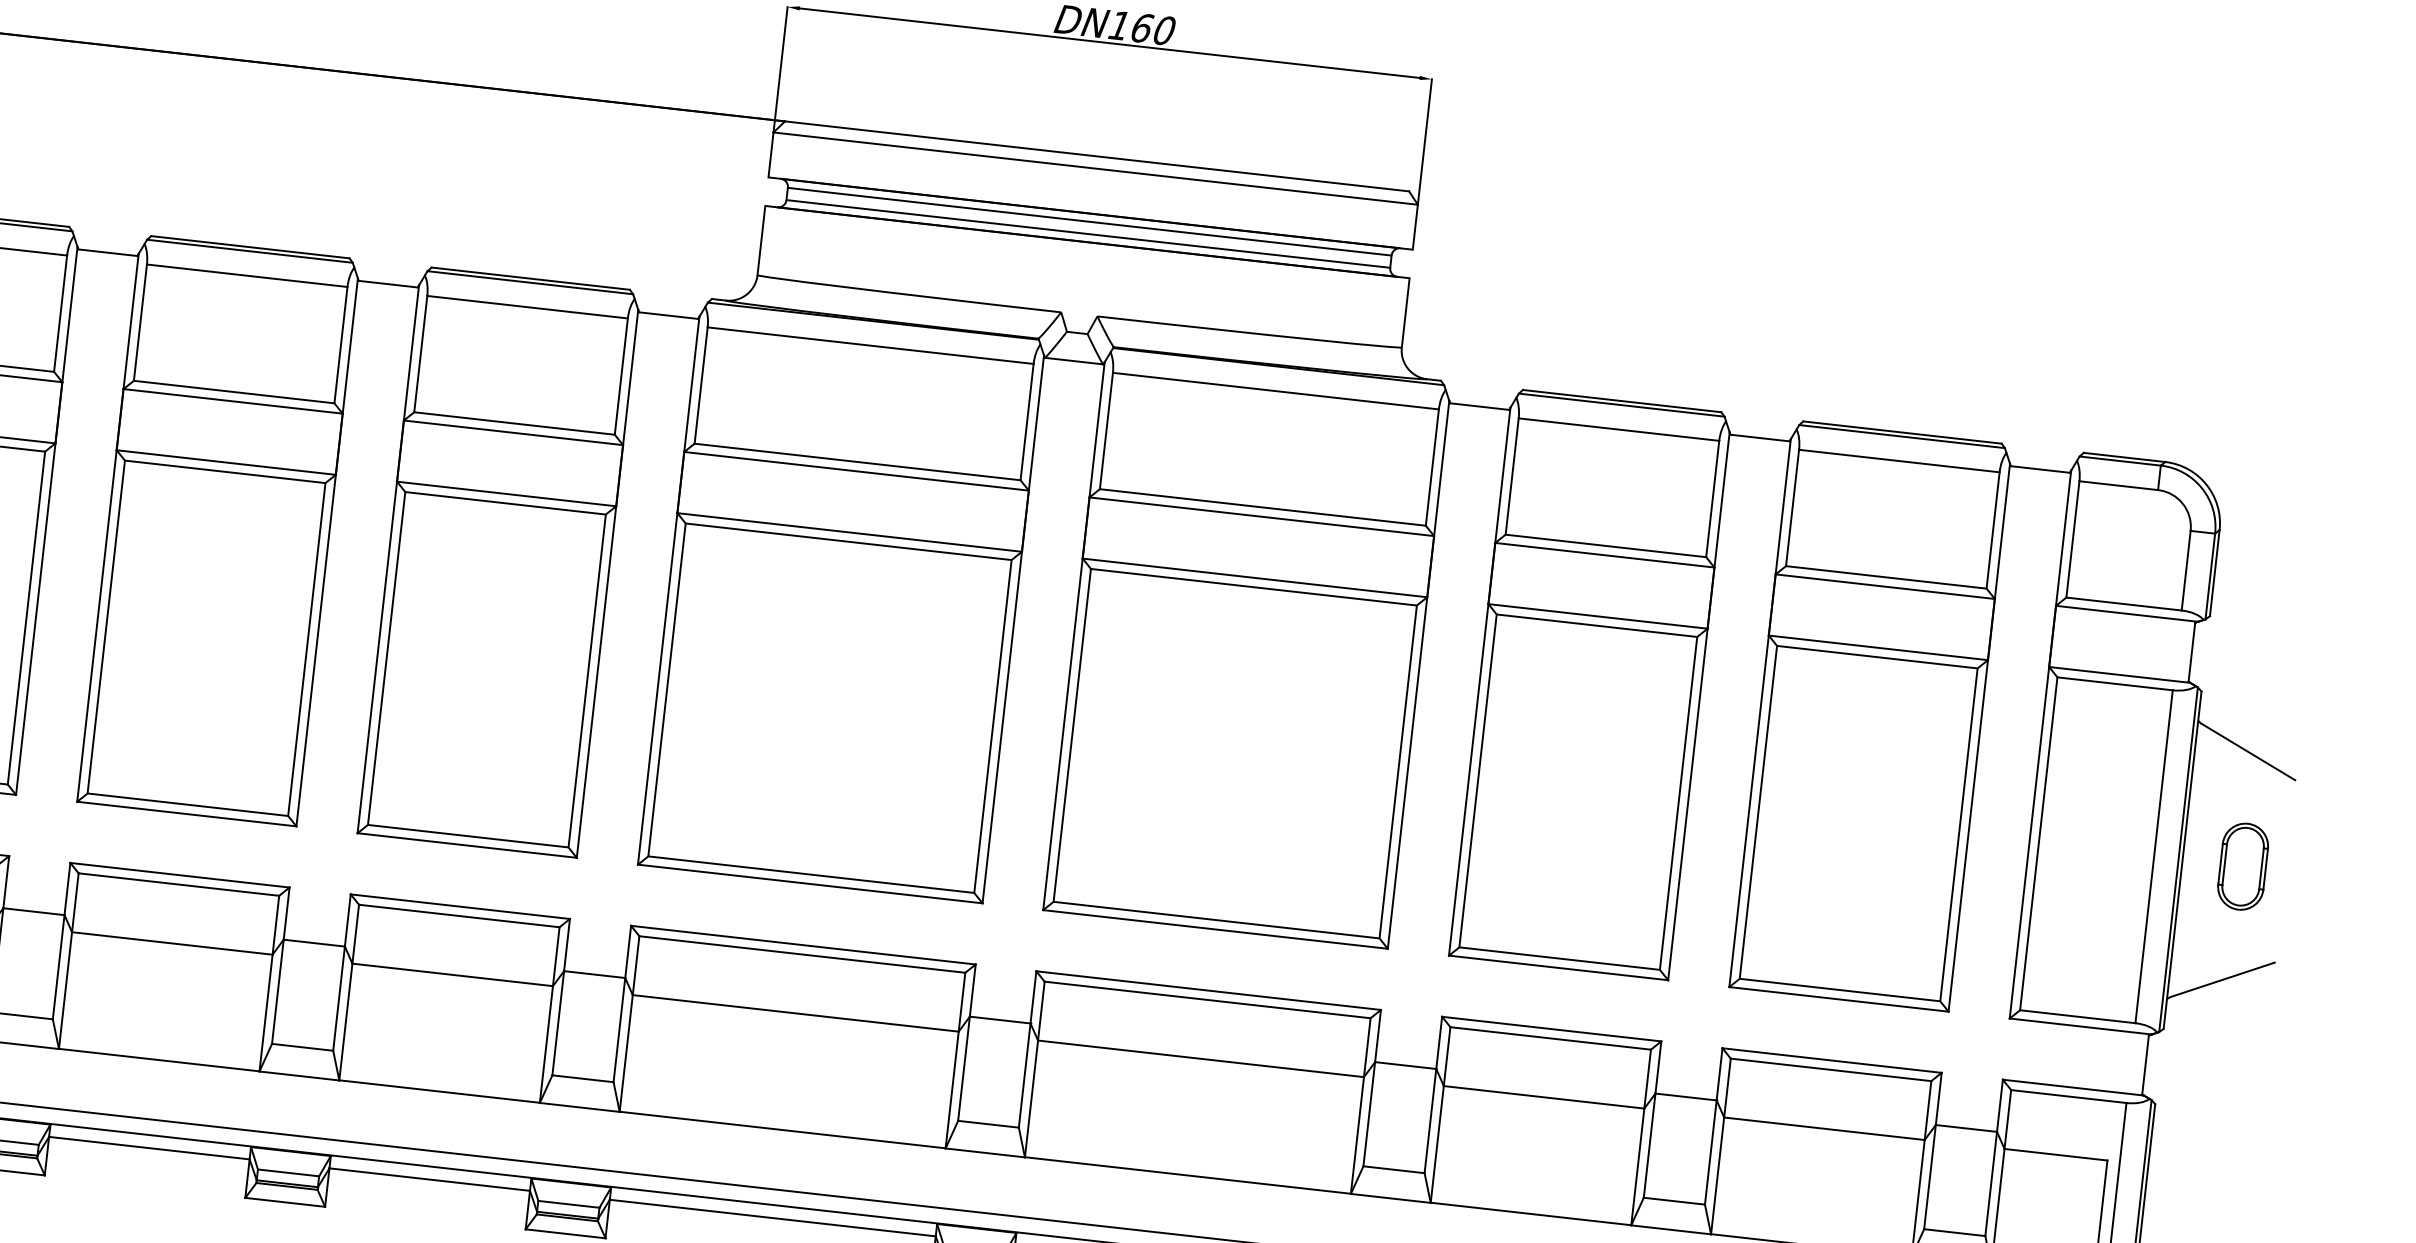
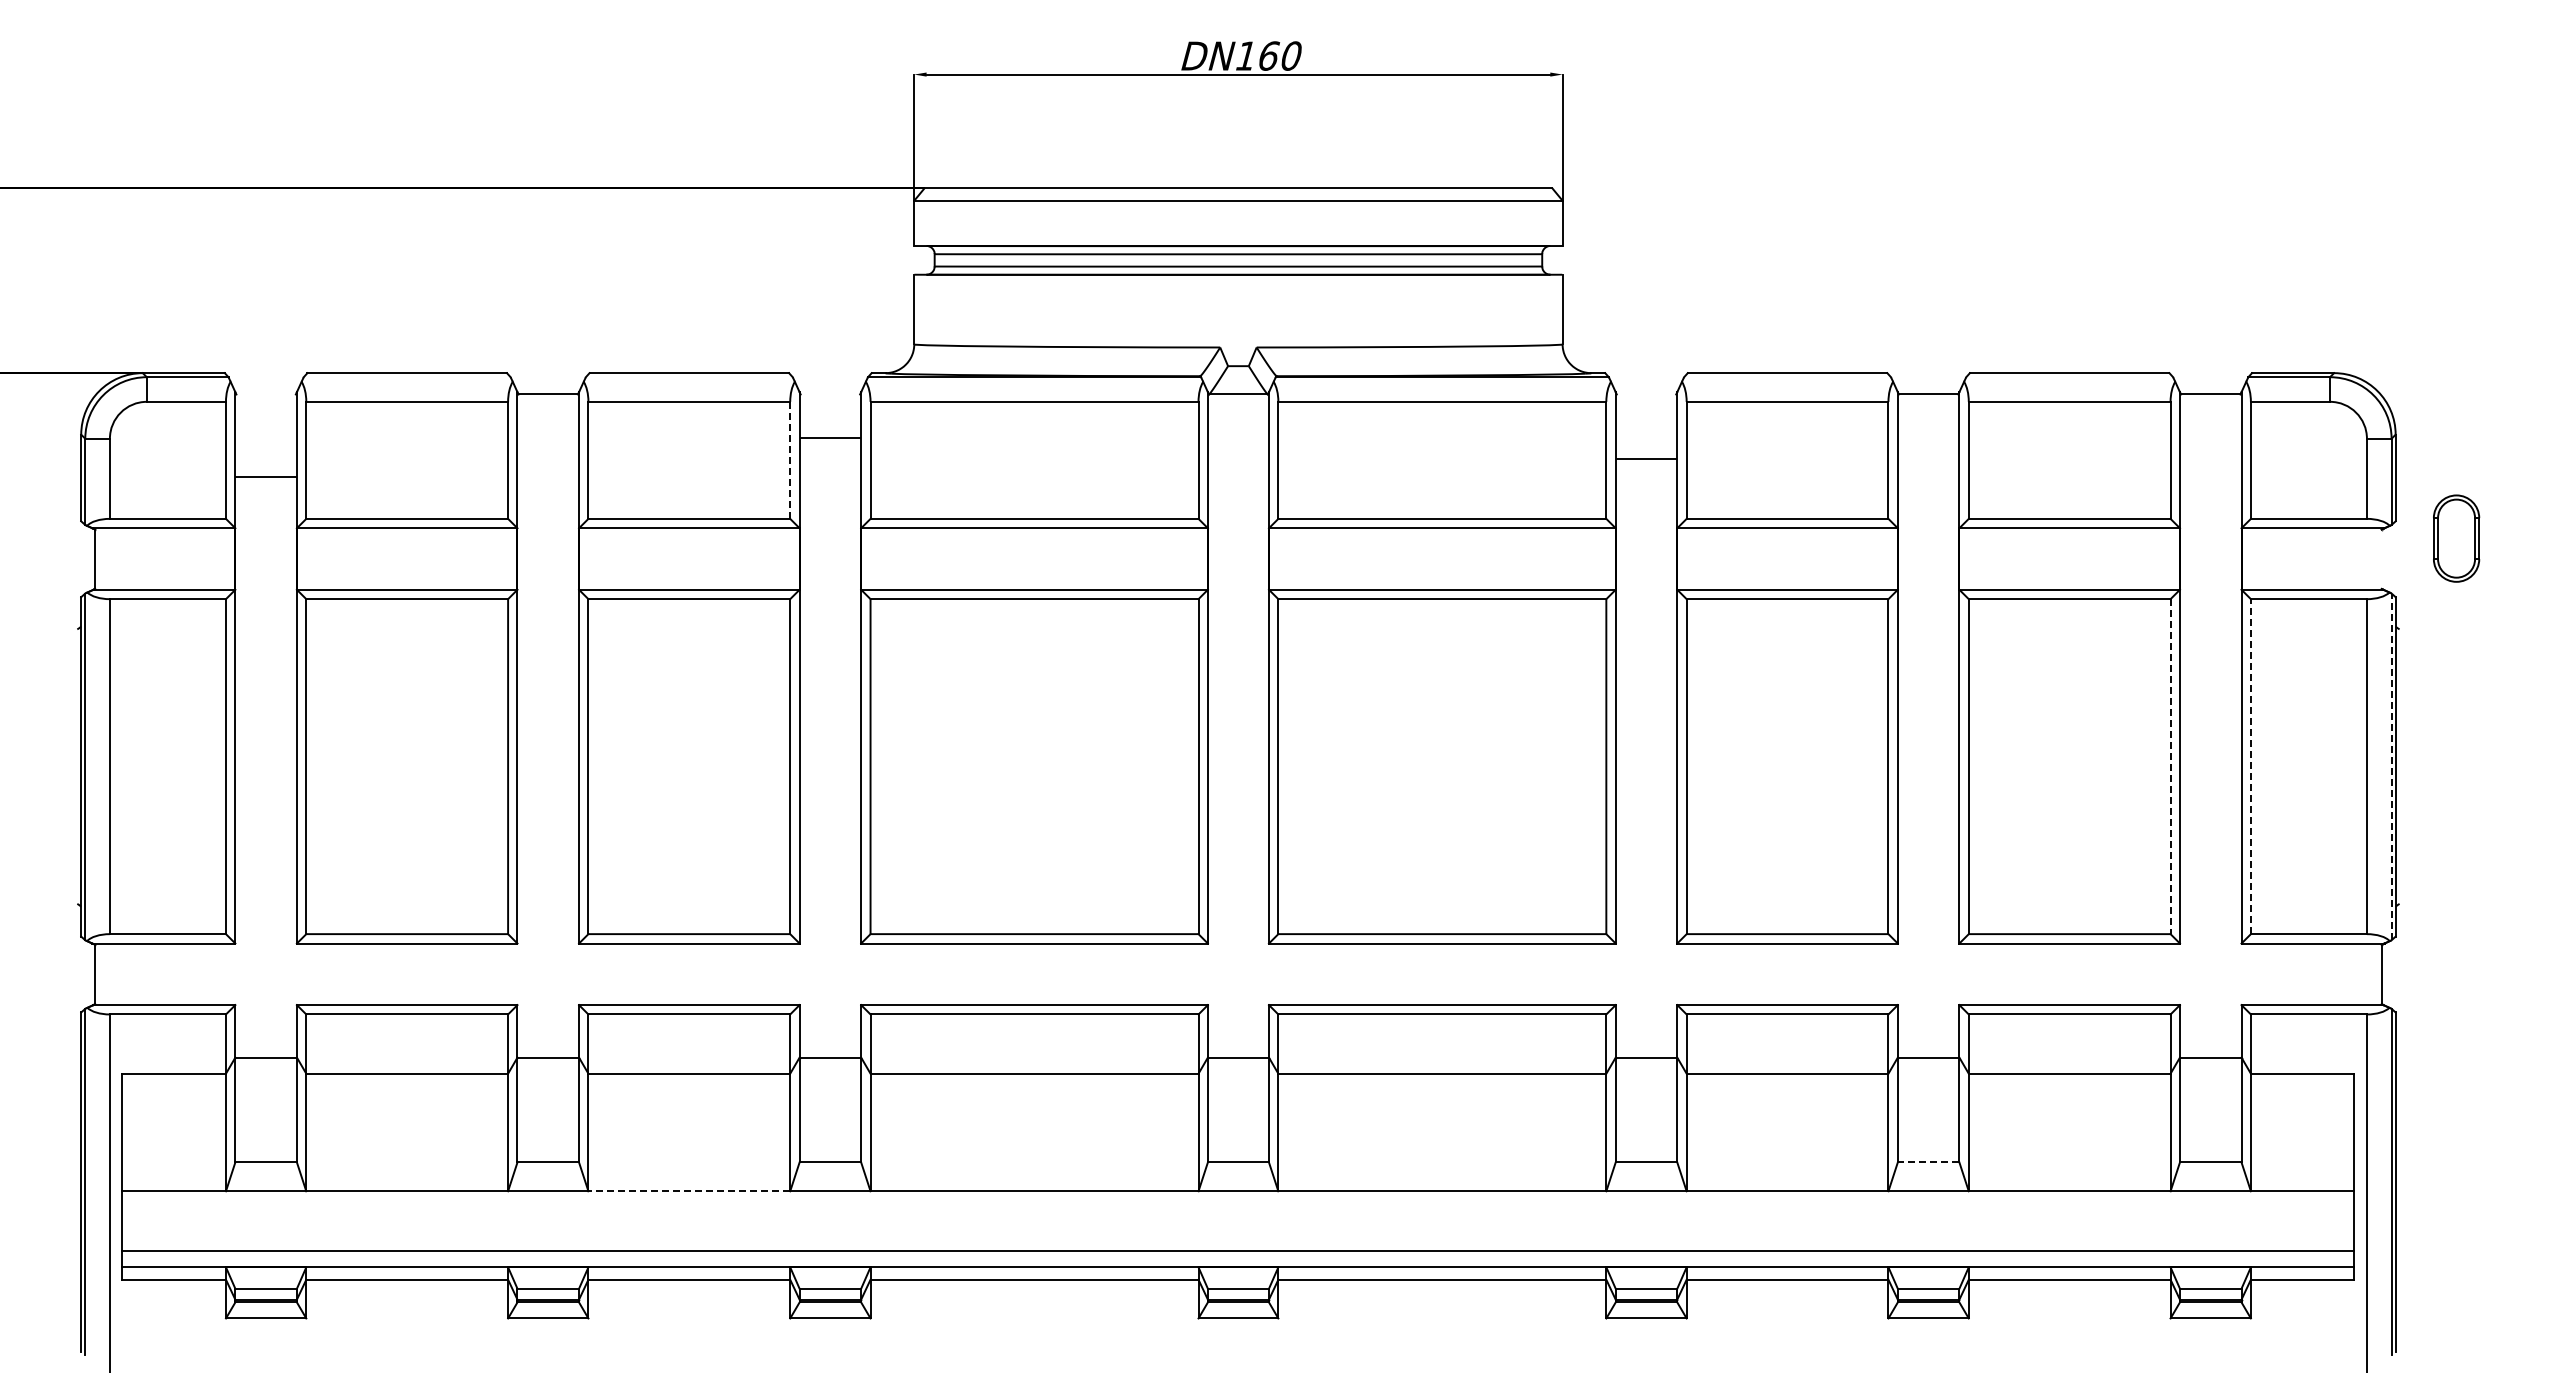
line: (249, 251) -> (406, 377), removed
line: (107, 252) -> (265, 477), moved
line: (529, 282) -> (688, 377), removed
line: (668, 315) -> (830, 438), moved
line: (621, 376) -> (790, 460), solid -> dashed
line: (1621, 405) -> (1787, 377), removed
line: (1479, 406) -> (1646, 459), moved
line: (1901, 436) -> (2069, 377), removed
line: (2191, 651) -> (2381, 558), removed
line: (2247, 751) -> (2448, 651), removed
line: (1958, 835) -> (2170, 767), solid -> dashed
line: (2038, 843) -> (2250, 766), solid -> dashed
line: (2178, 859) -> (2391, 766), solid -> dashed
part: (2243, 866) -> (2456, 538), moved
line: (2222, 978) -> (2448, 880), removed
line: (439, 1091) -> (689, 1191), solid -> dashed
line: (1674, 1201) -> (1928, 1162), solid -> dashed

